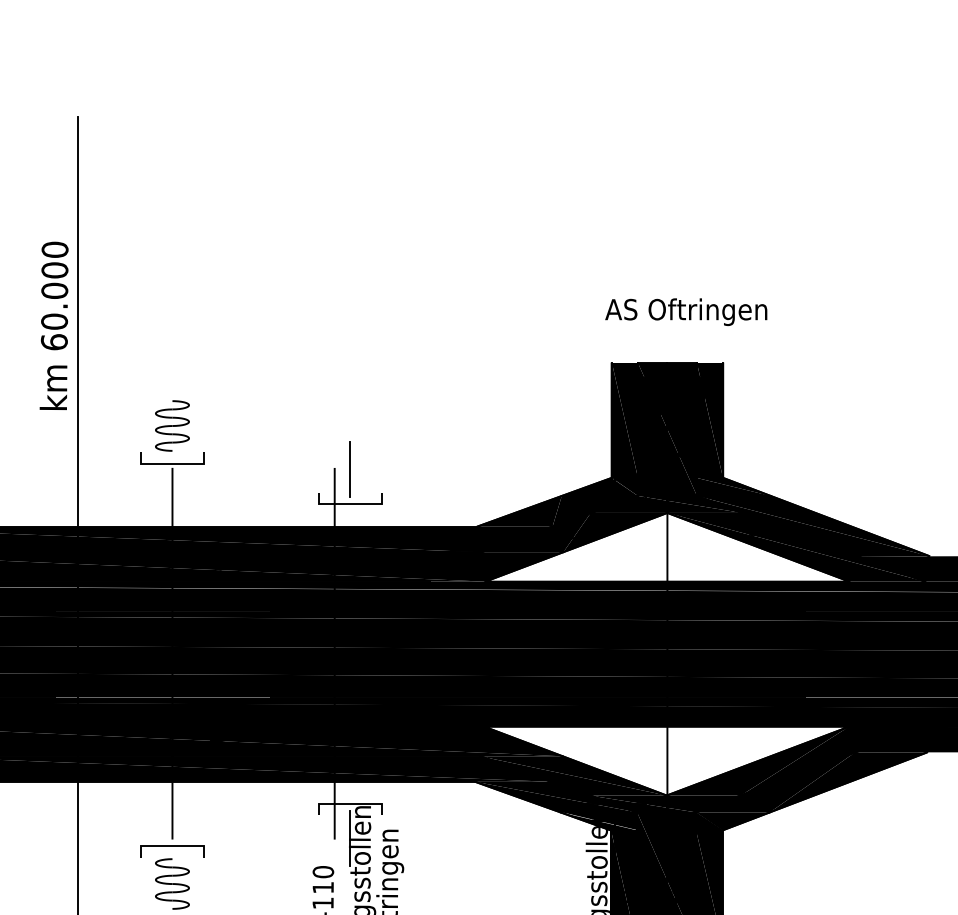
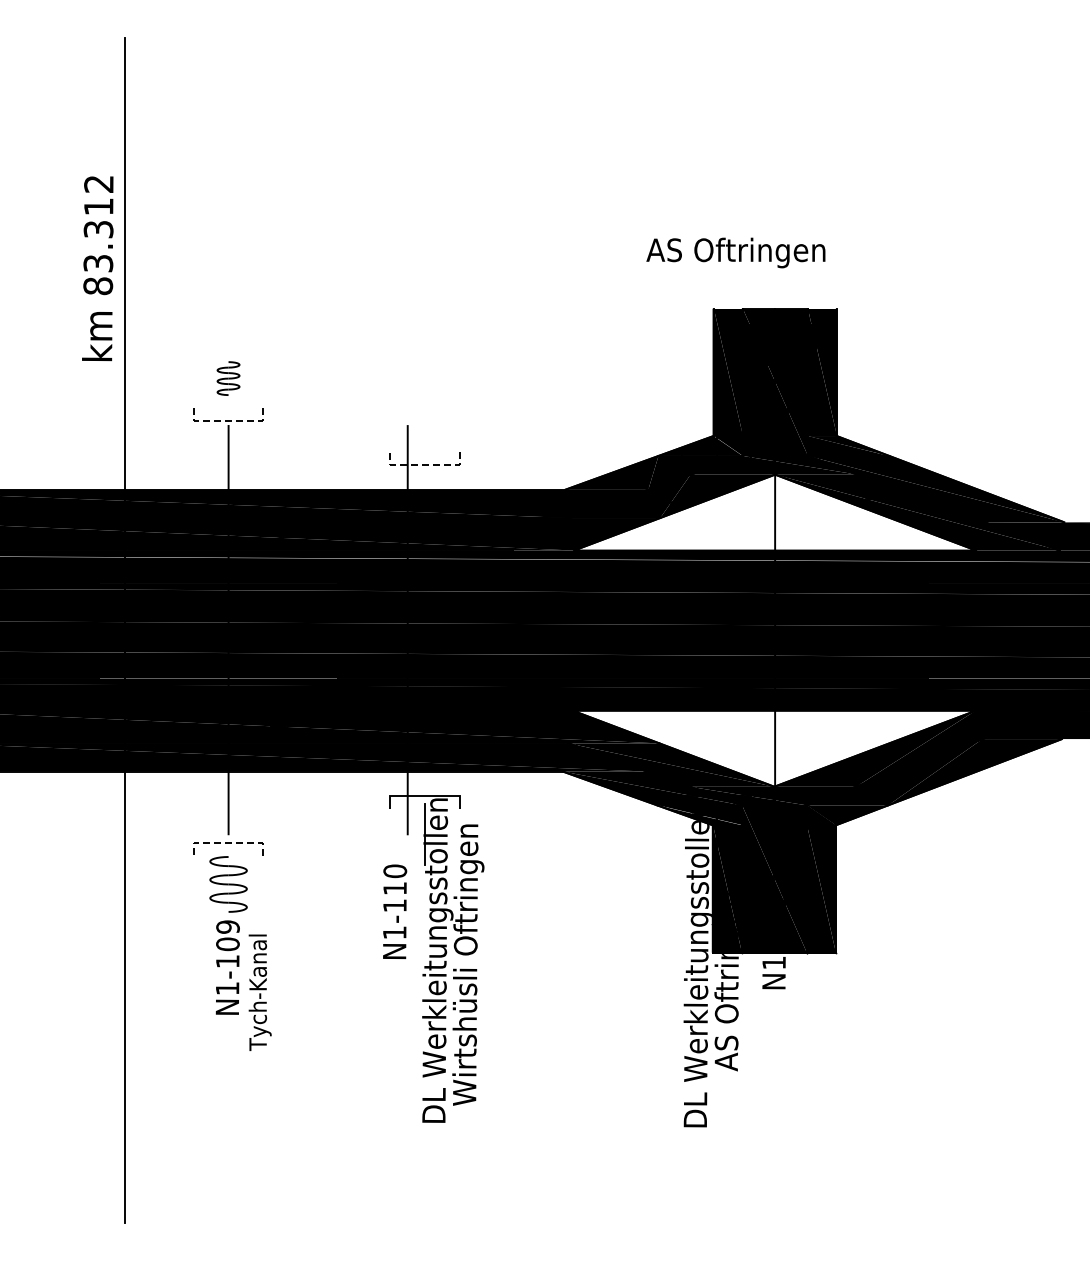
text: (54, 296) -> (98, 235), 60.000 -> 83.312
text: (685, 311) -> (735, 252), moved
part: (172, 425) -> (228, 378), size x0.6
line: (172, 463) -> (228, 420), solid -> dashed
line: (350, 468) -> (425, 425), removed
line: (350, 504) -> (425, 465), solid -> dashed
line: (172, 846) -> (228, 842), solid -> dashed

